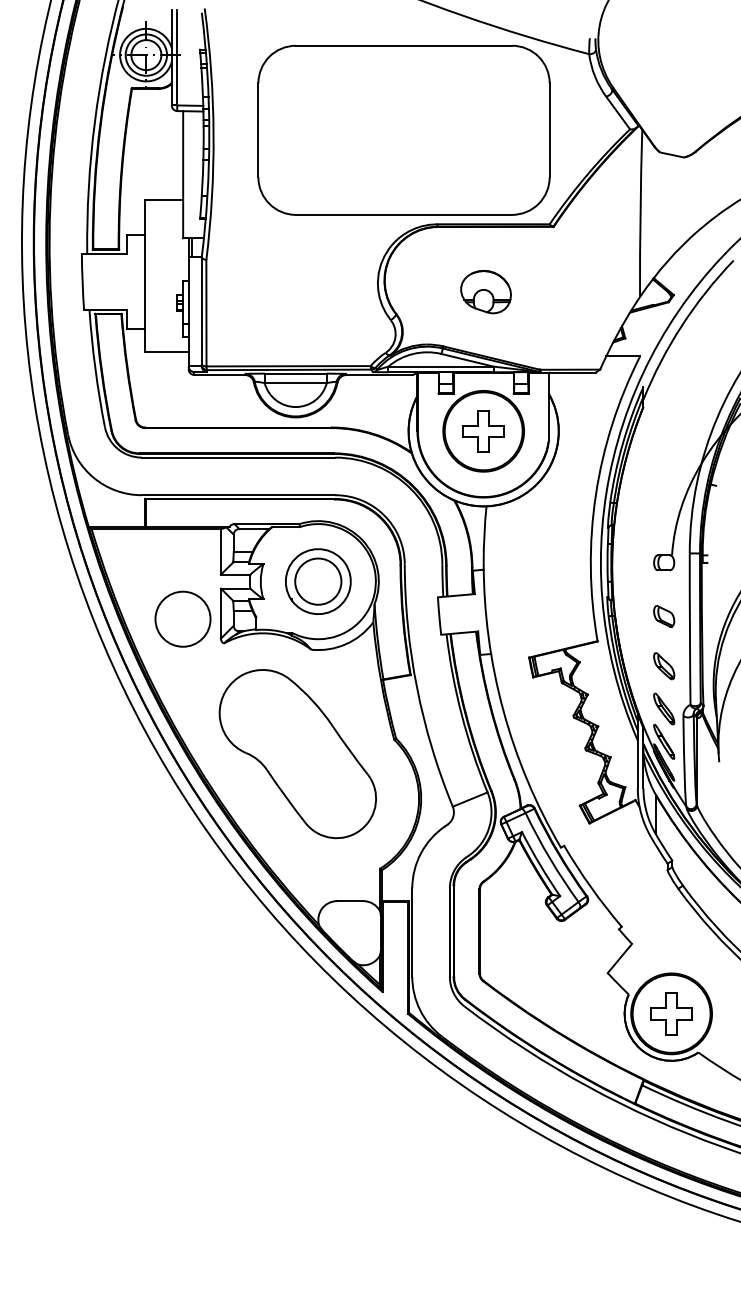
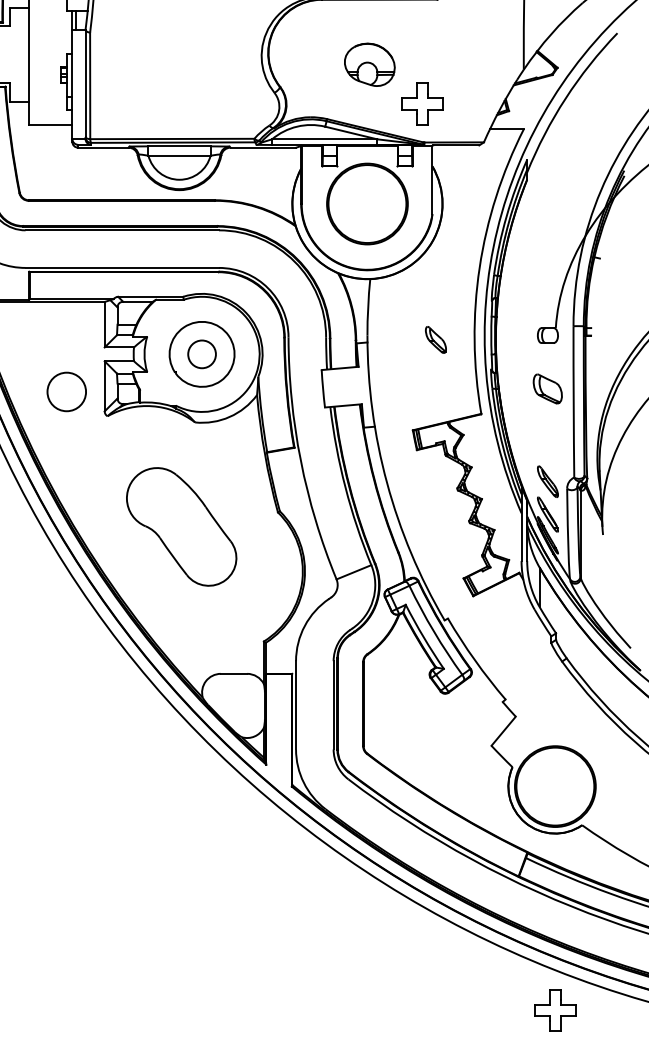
part: (483, 431) -> (422, 104), moved
circle: (318, 581) -> (202, 354), size x0.6
part: (664, 616) -> (548, 389), size x1.4
circle: (182, 618) -> (66, 391), size x0.7
part: (664, 666) -> (436, 340), moved
part: (297, 754) -> (181, 527), size x0.7
part: (671, 1013) -> (555, 1010), moved

